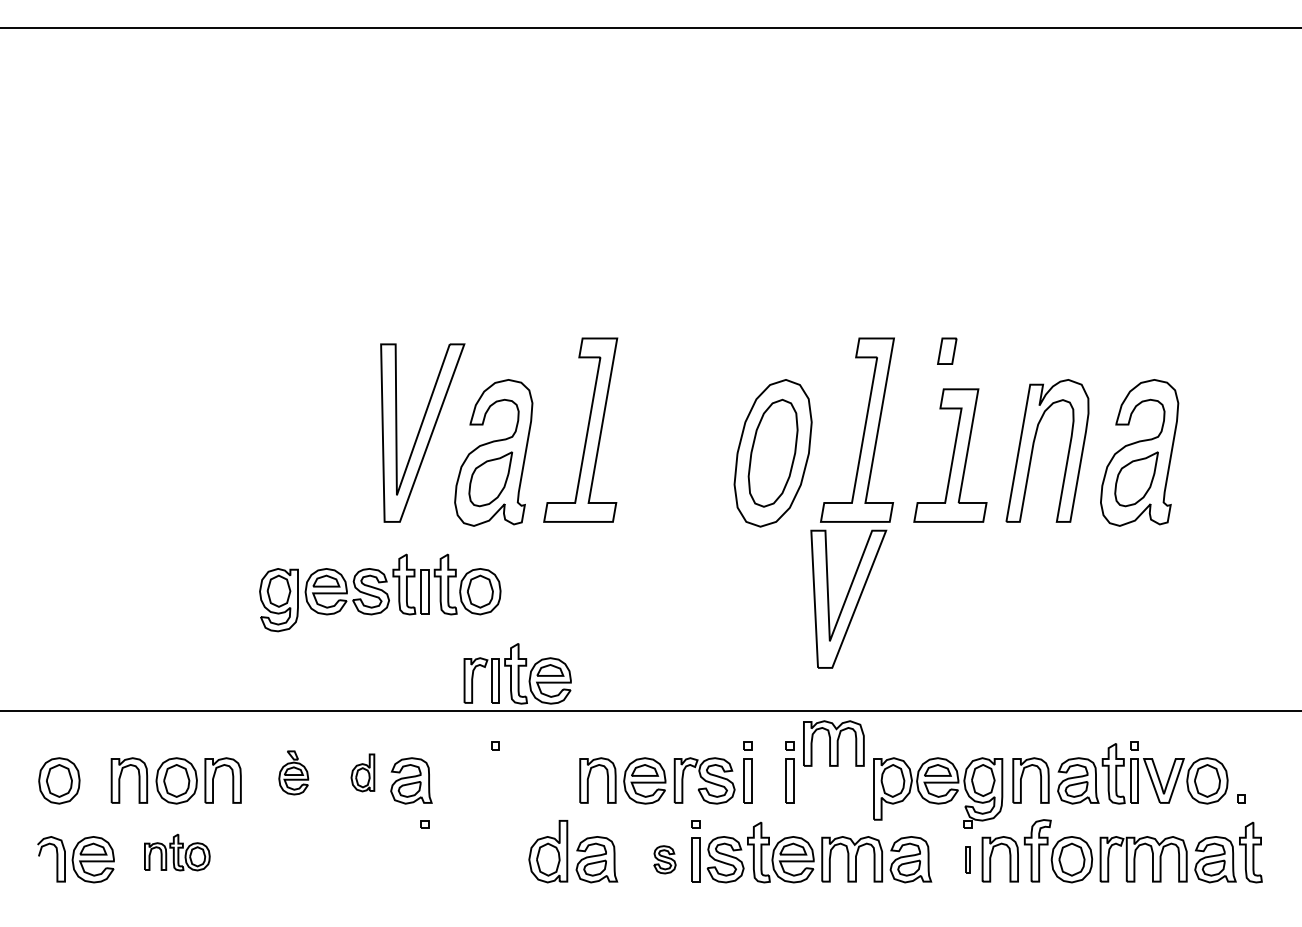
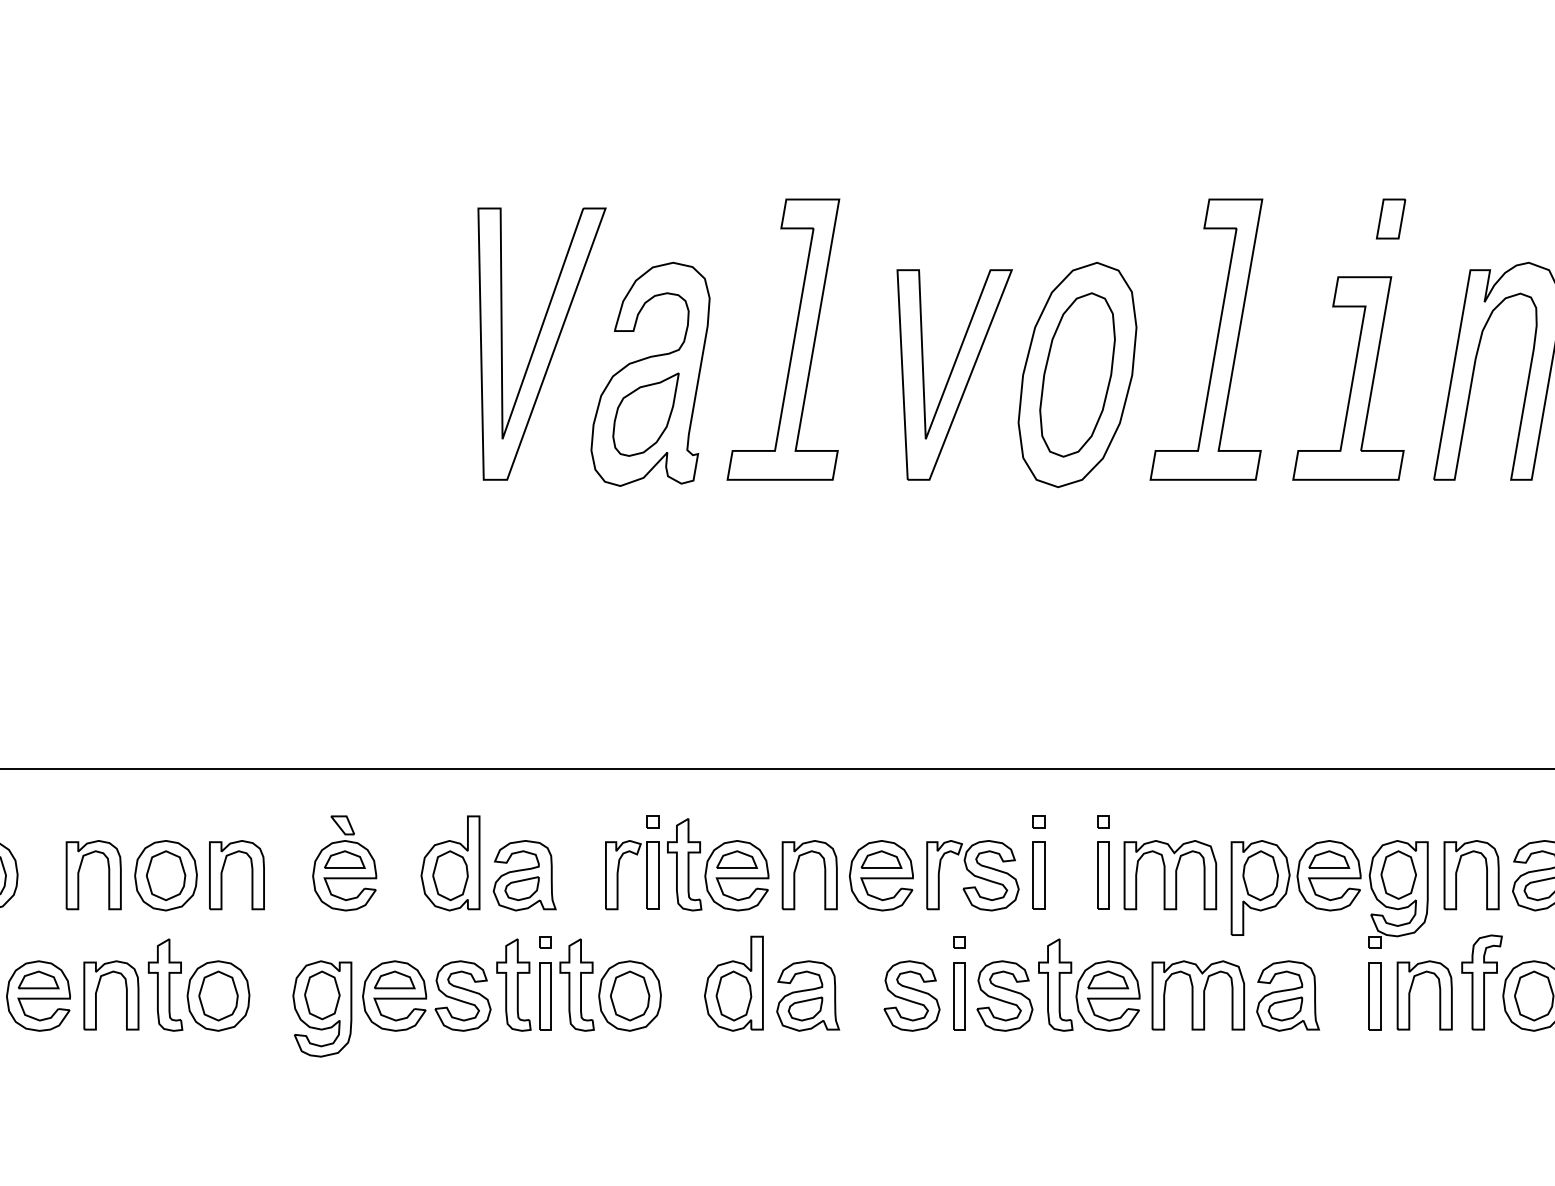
part: (947, 350) -> (1391, 217), moved
part: (380, 592) -> (477, 997), moved
part: (848, 598) -> (954, 373), moved
part: (517, 673) -> (686, 864), moved
part: (833, 743) -> (1169, 875), moved
part: (293, 772) -> (344, 862), size x1.43
part: (362, 772) -> (449, 862), size x1.67
part: (177, 852) -> (167, 985), size x1.67
part: (664, 859) -> (911, 995), size x1.67
part: (967, 859) -> (1374, 995), size x1.67

